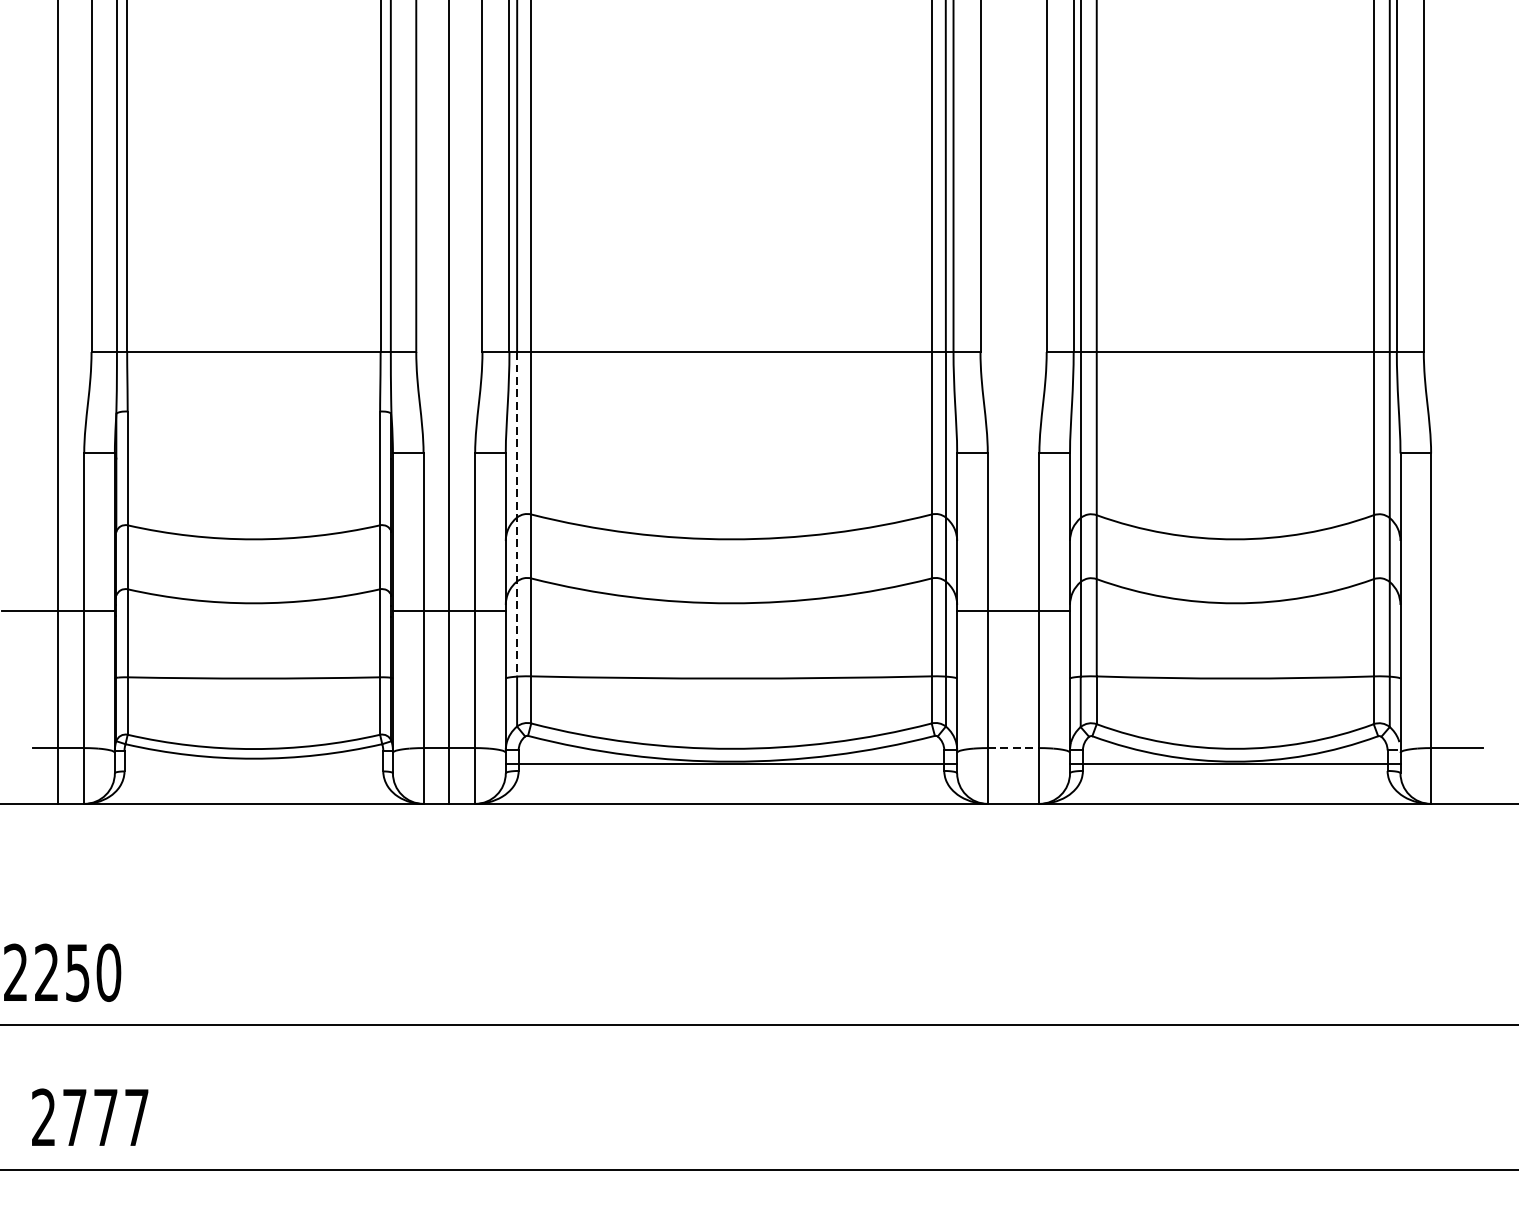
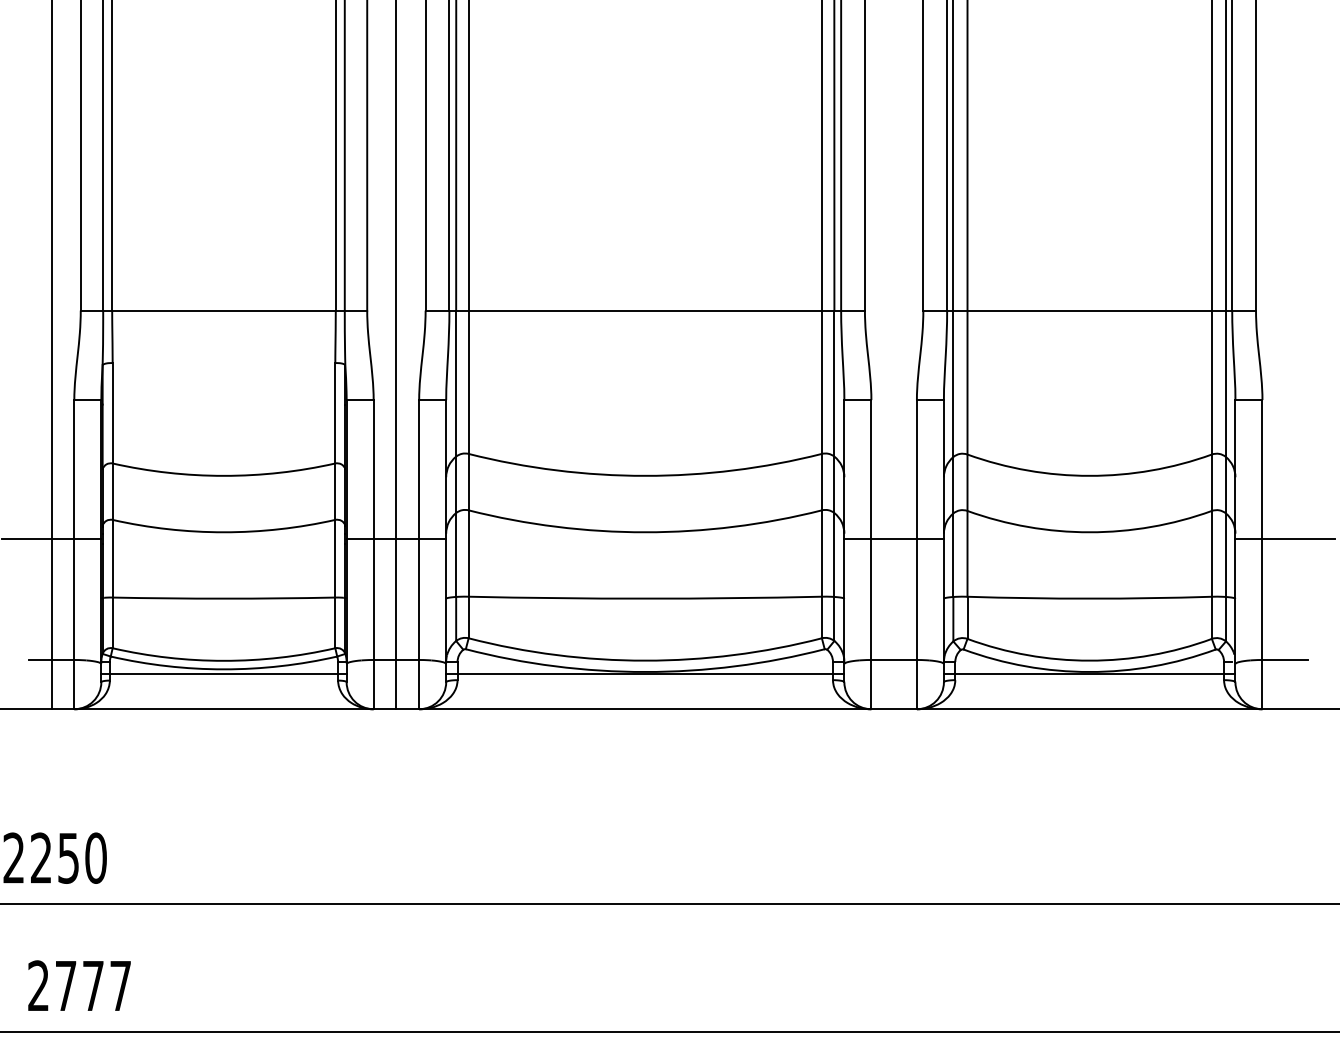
line: (517, 515) -> (456, 454), dashed -> solid
line: (1456, 610) -> (1284, 538), added
line: (1013, 747) -> (894, 659), dashed -> solid
line: (253, 763) -> (223, 673), added

